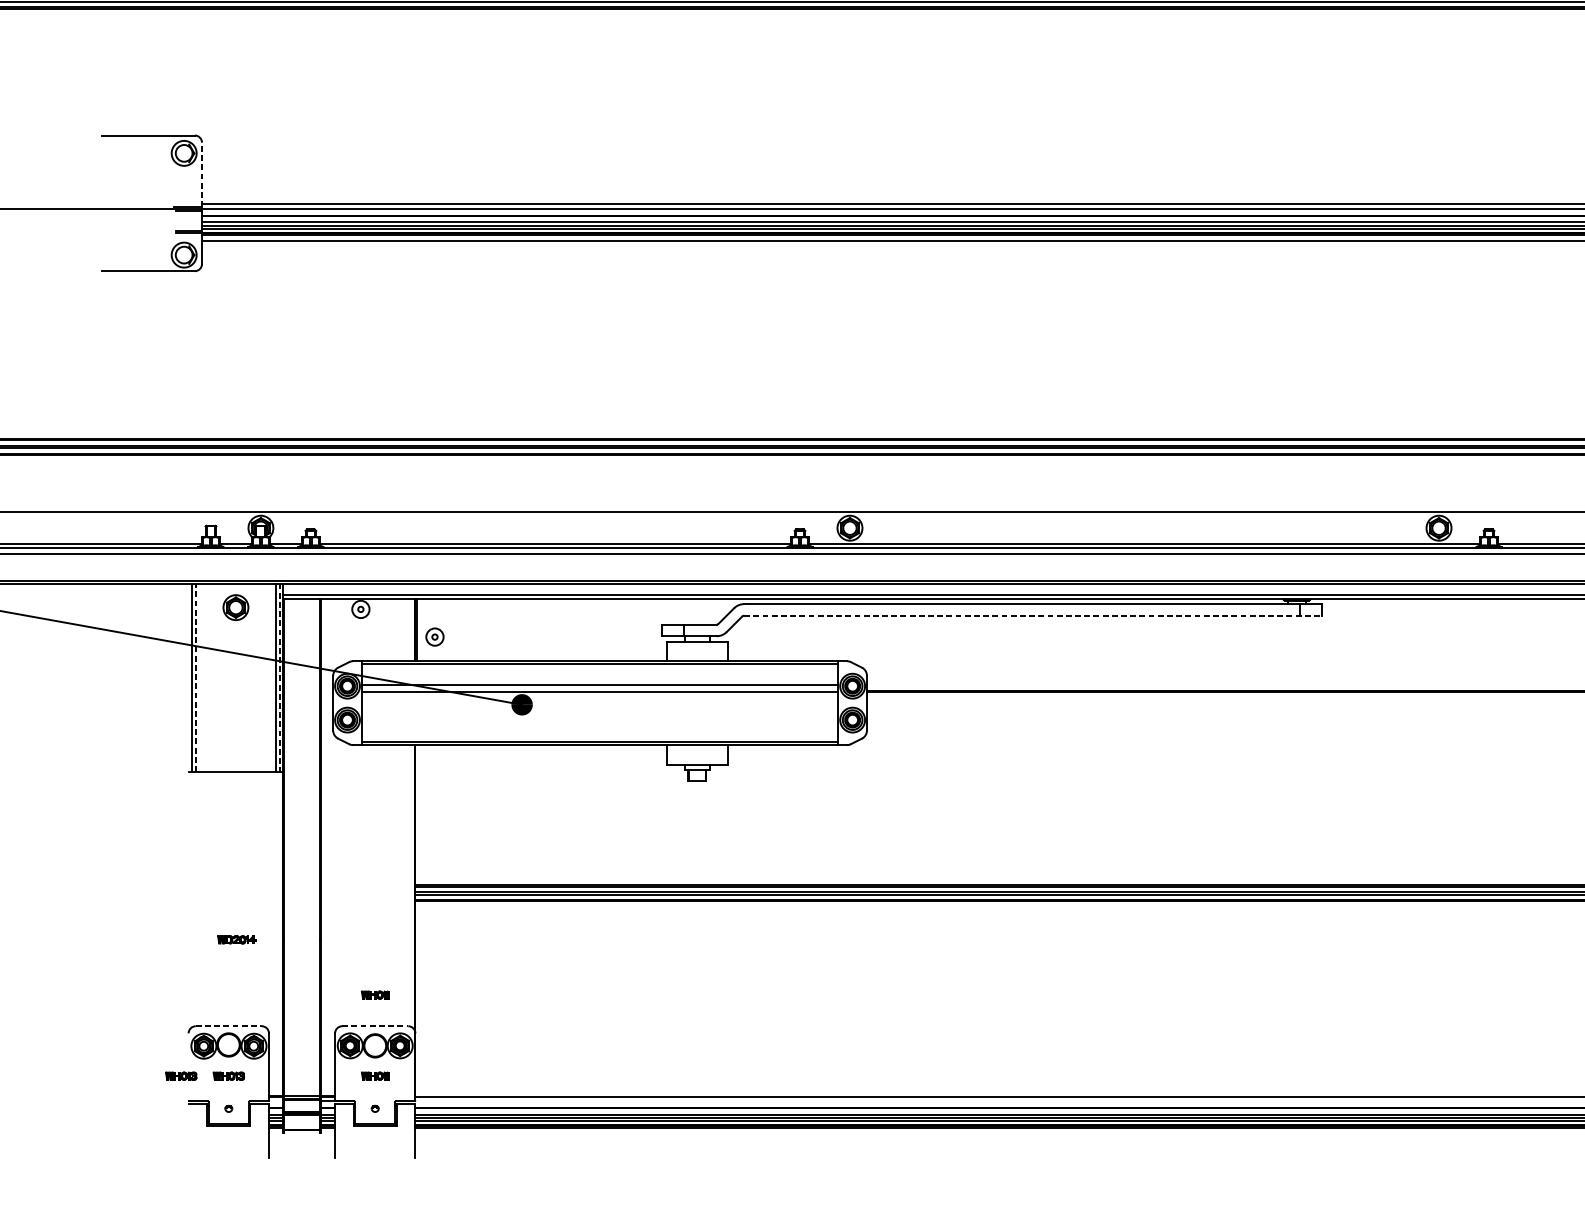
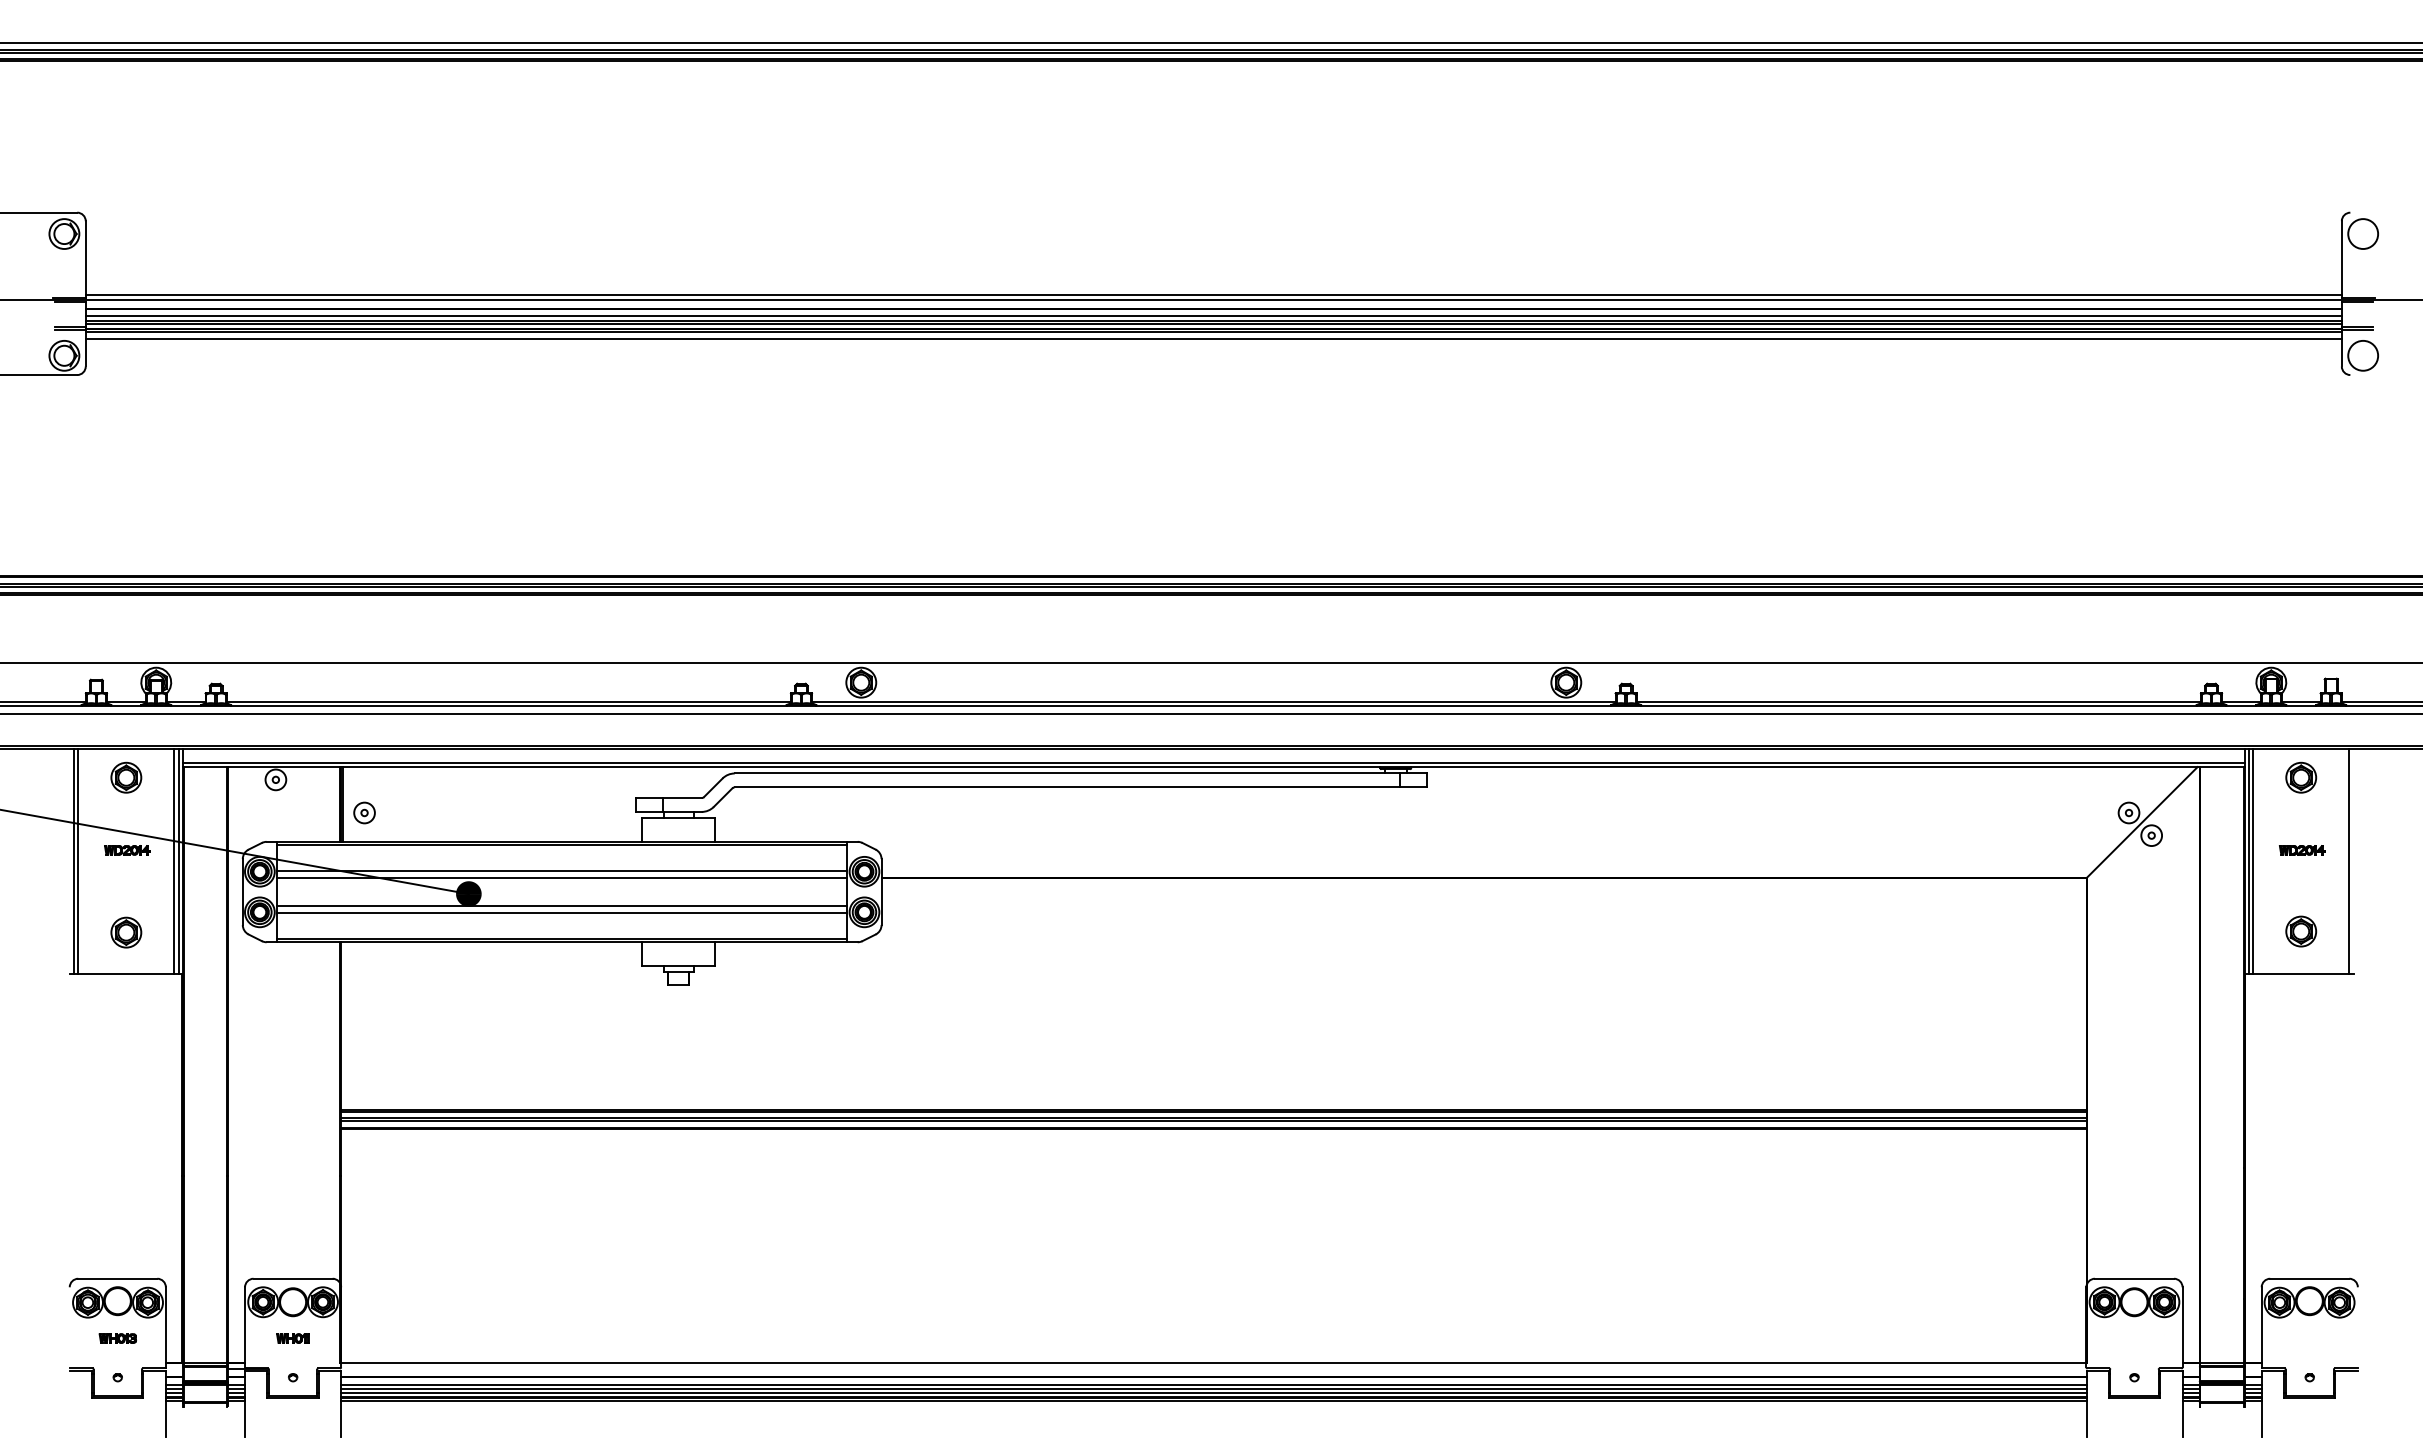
line: (201, 174) -> (85, 259), dashed -> solid
line: (1033, 615) -> (1081, 787), dashed -> solid
line: (195, 677) -> (78, 861), dashed -> solid
line: (279, 677) -> (178, 861), dashed -> solid
line: (599, 714) -> (561, 905), added
line: (599, 721) -> (561, 913), added
part: (236, 736) -> (126, 932), added
part: (236, 939) -> (127, 850), moved
part: (374, 995) -> (292, 1241), removed
line: (228, 1026) -> (117, 1278), dashed -> solid
line: (375, 1026) -> (293, 1278), dashed -> solid
part: (180, 1076) -> (60, 1338), removed

